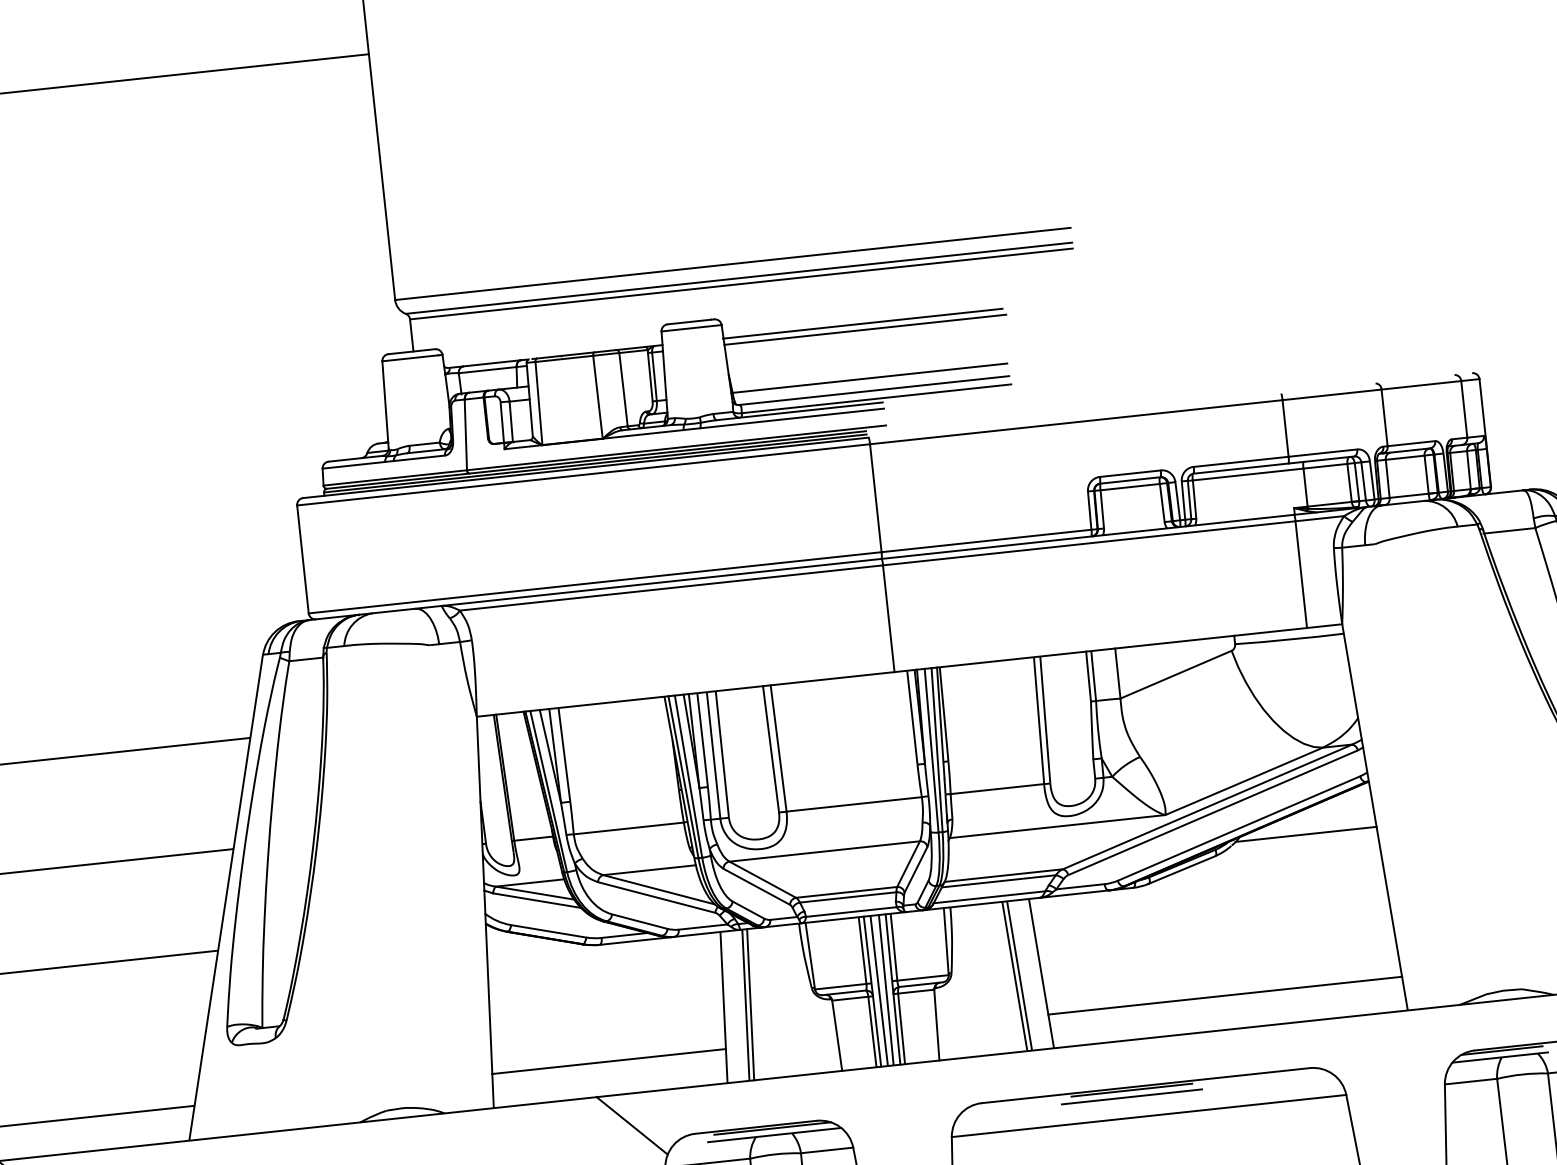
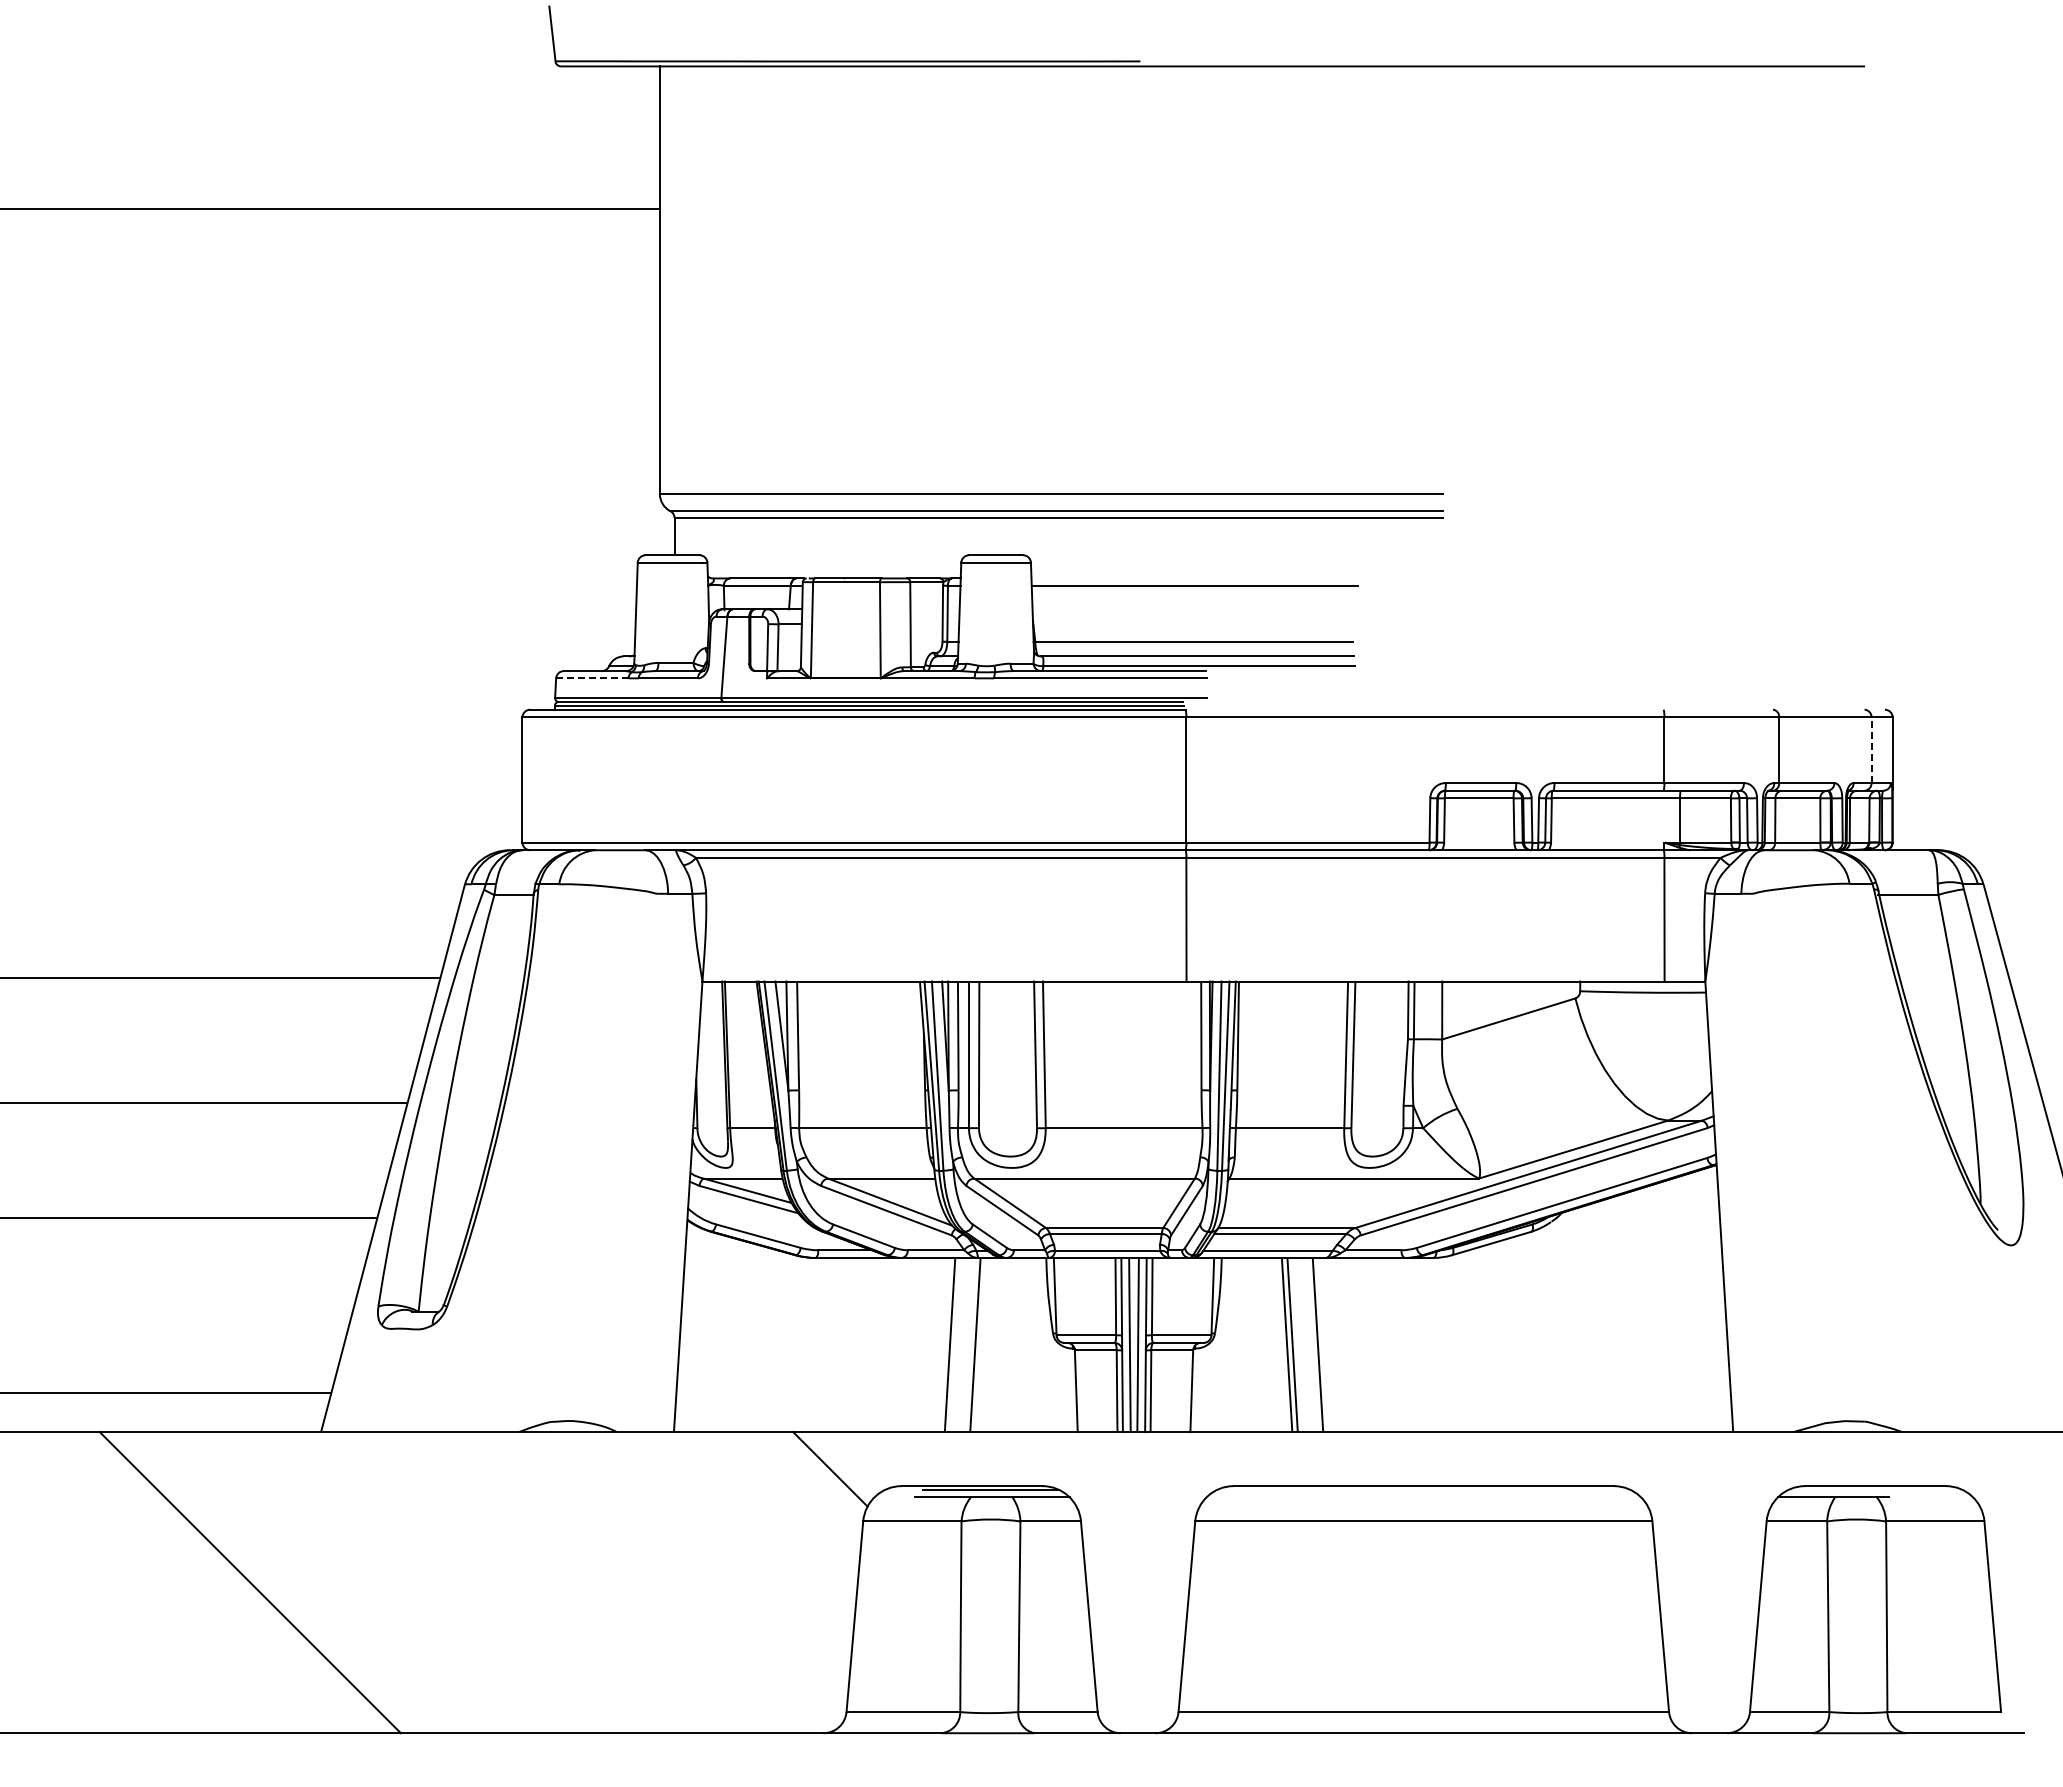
line: (862, 323) -> (1192, 578), removed
line: (1464, 409) -> (1871, 750), solid -> dashed
line: (353, 465) -> (591, 678), solid -> dashed
line: (1306, 834) -> (1638, 1217), removed
line: (1224, 995) -> (1525, 1392), removed
line: (750, 1004) -> (980, 1344), removed
line: (1502, 1050) -> (1836, 1489), removed
line: (608, 1061) -> (811, 1392), removed
line: (1132, 1090) -> (1407, 1489), removed
line: (1131, 1097) -> (1406, 1497), removed

